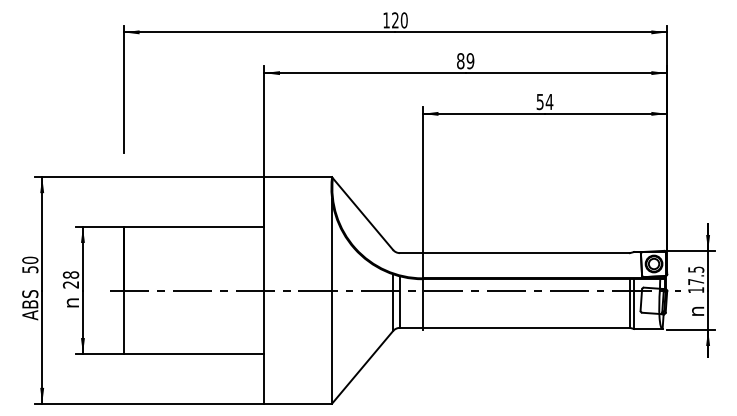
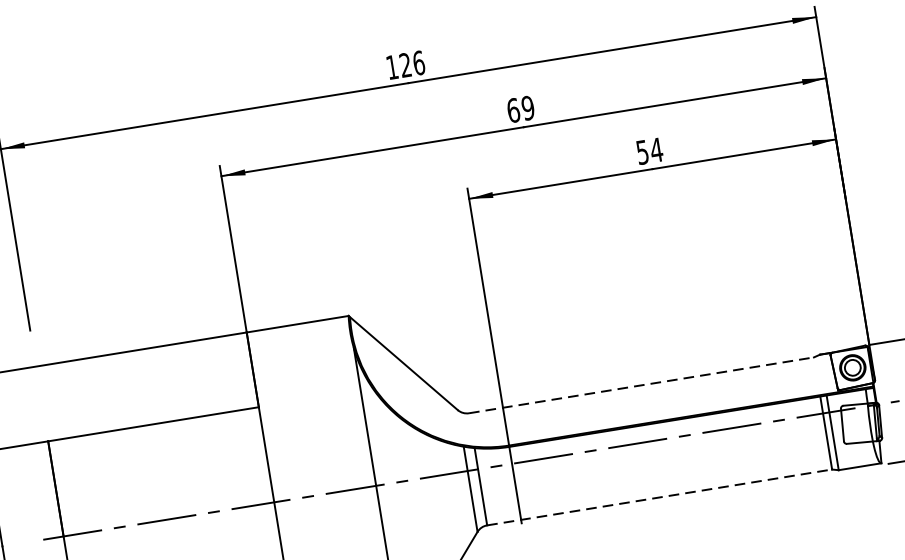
text: (404, 20) -> (419, 63), 120 -> 126
text: (460, 61) -> (513, 111), 89 -> 69
line: (514, 253) -> (640, 385), solid -> dashed
line: (514, 327) -> (658, 497), solid -> dashed

